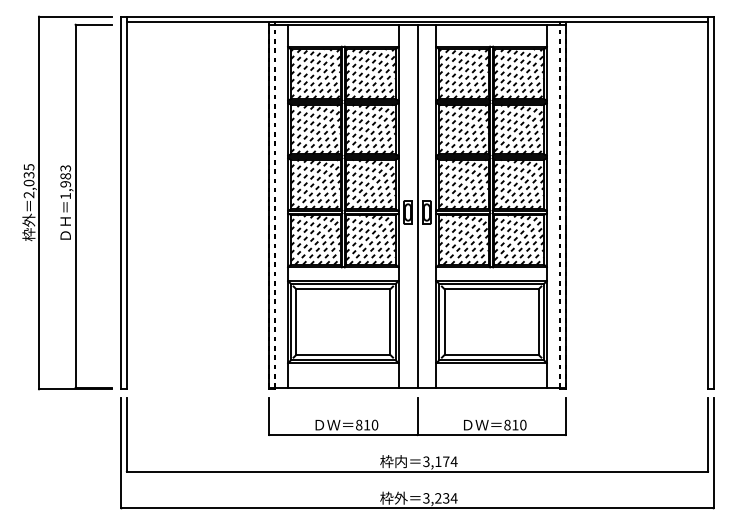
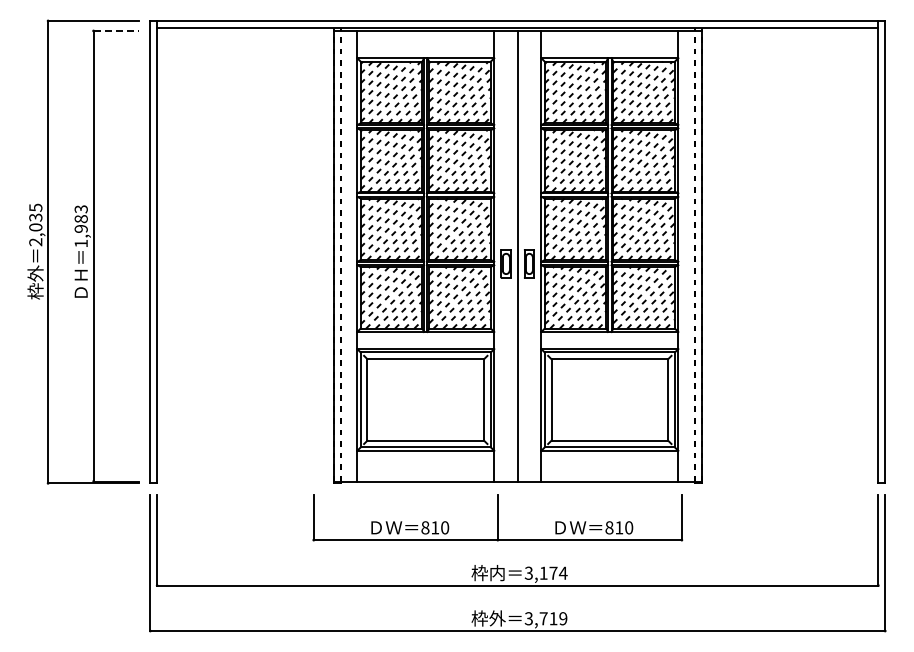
line: (94, 24) -> (116, 30), solid -> dashed
part: (417, 416) -> (497, 517), moved
text: (446, 498) -> (553, 618), 3,234 -> 3,719

